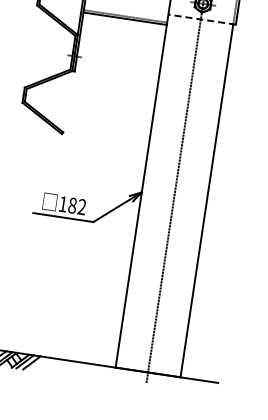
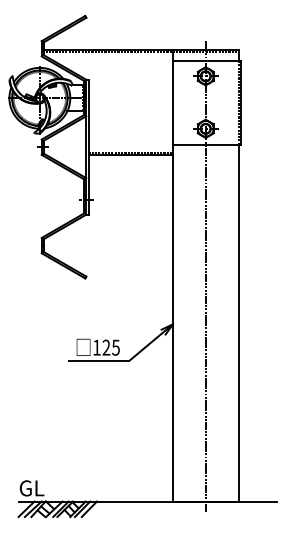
line: (201, 19) -> (206, 144), dashed -> solid
text: (76, 206) -> (110, 347), 182 -> 125

